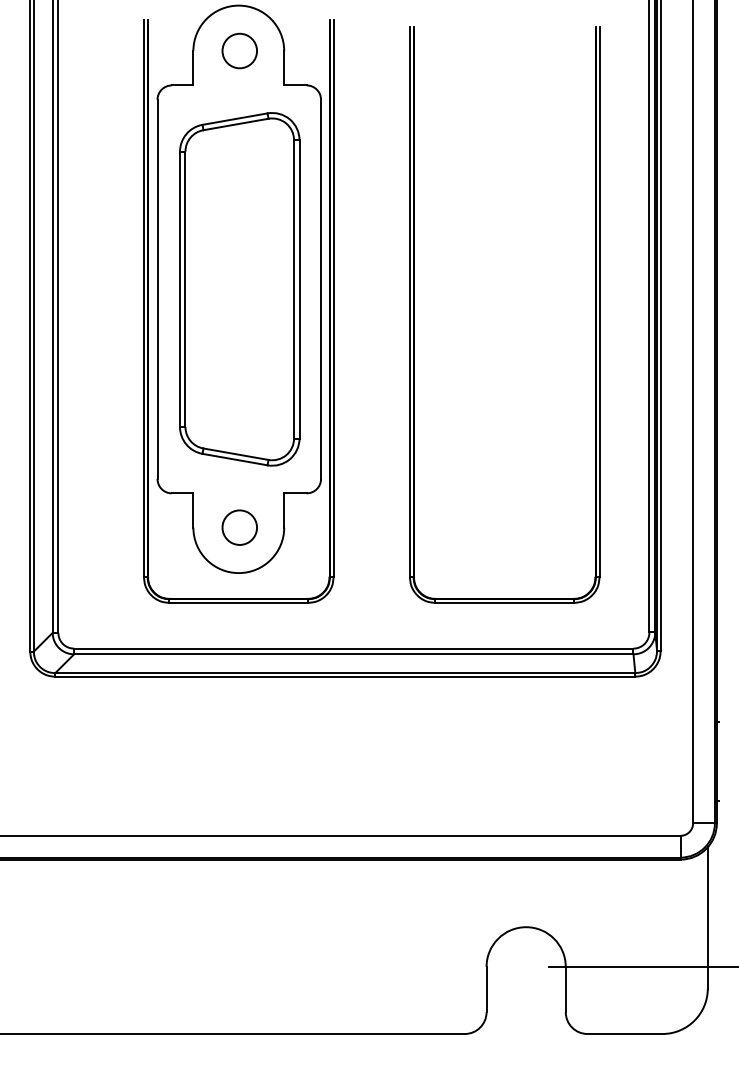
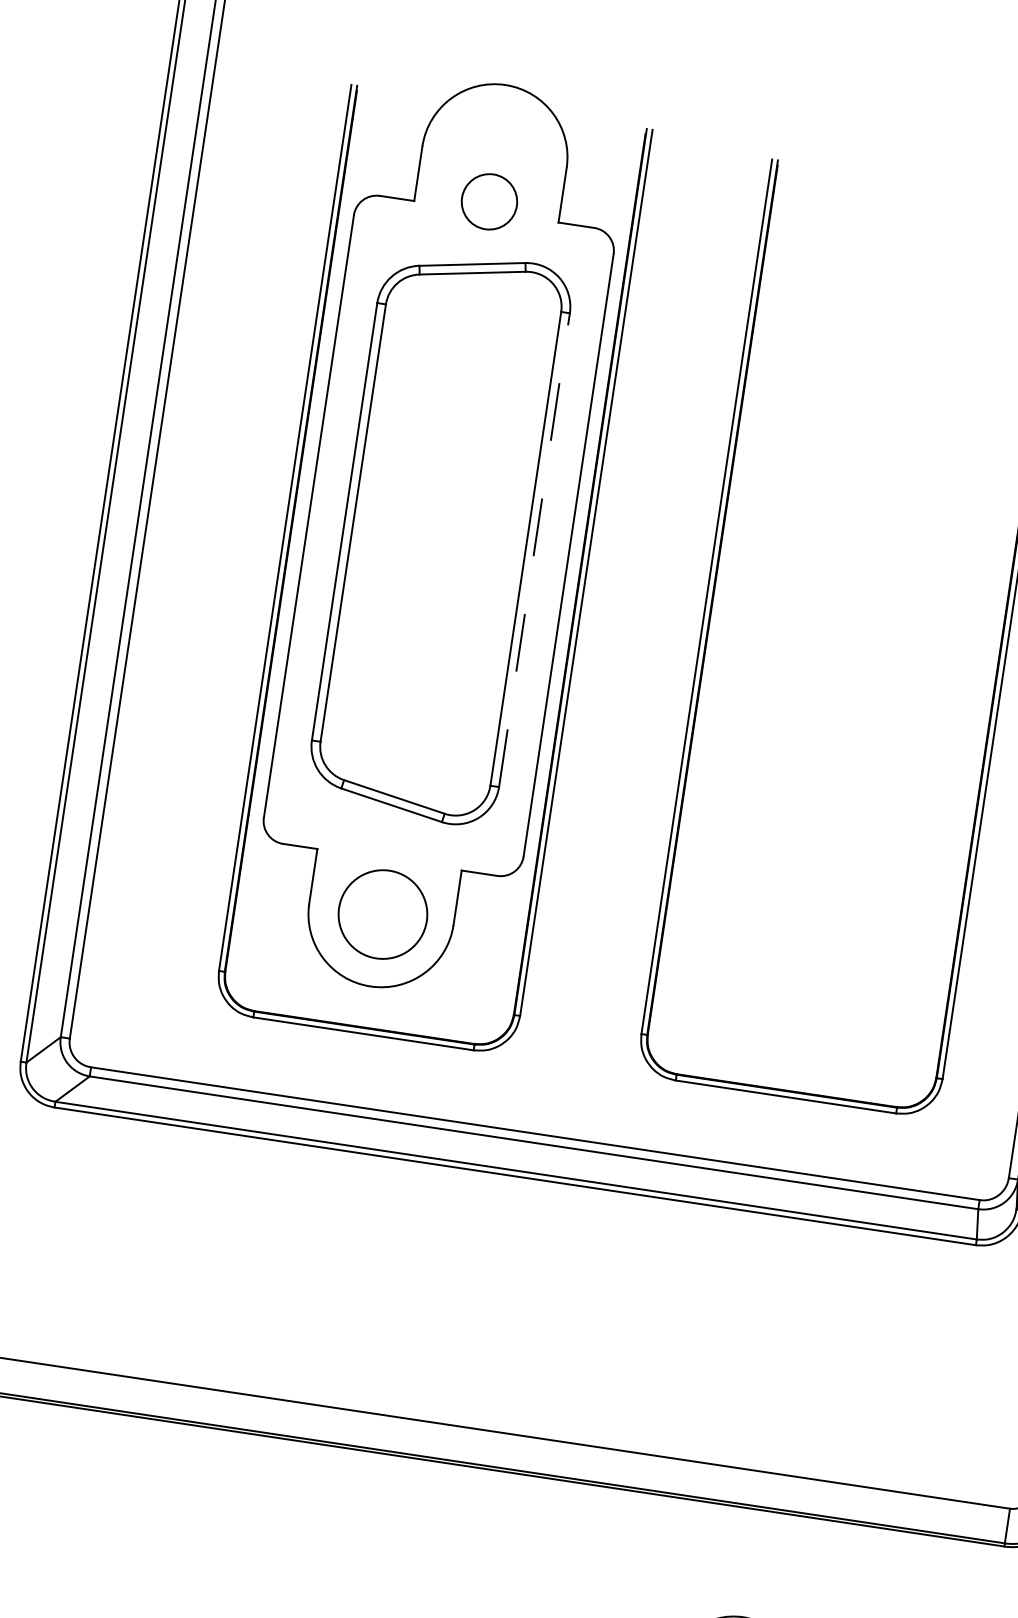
circle: (239, 50) -> (489, 200), moved
line: (299, 288) -> (534, 548), solid -> dashed
circle: (239, 527) -> (382, 914), size x1.6

